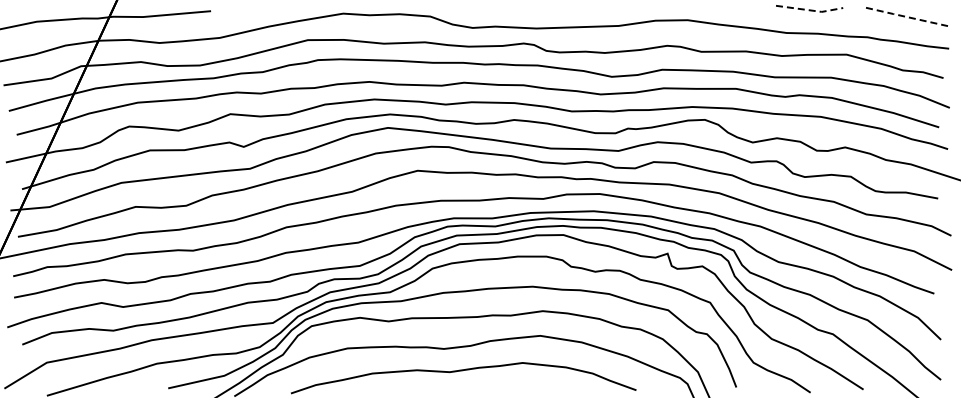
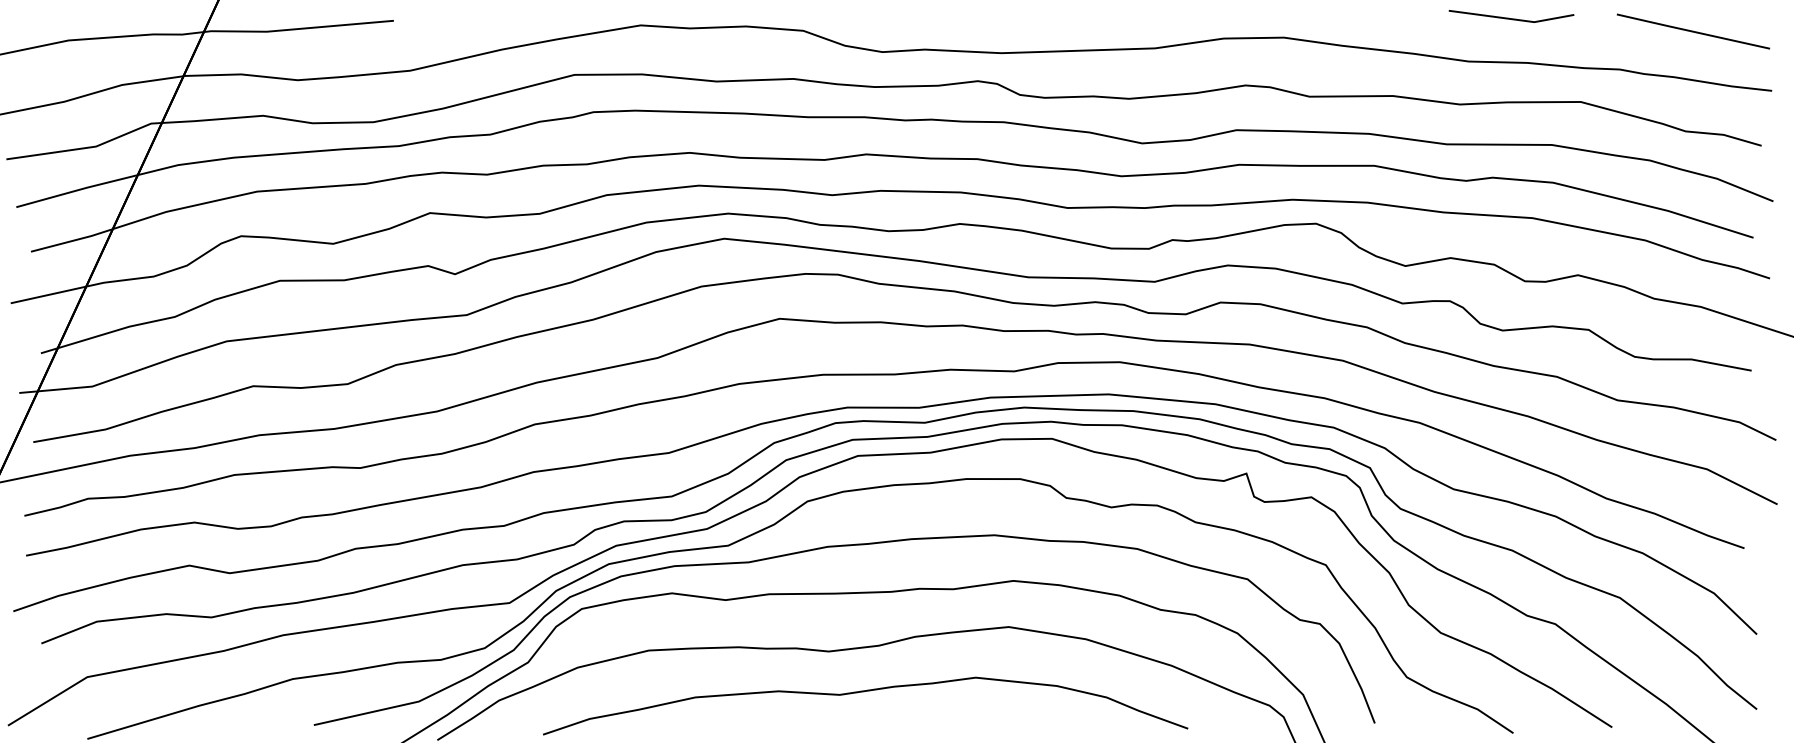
line: (810, 10) -> (1513, 19), dashed -> solid
line: (906, 17) -> (1692, 32), dashed -> solid

